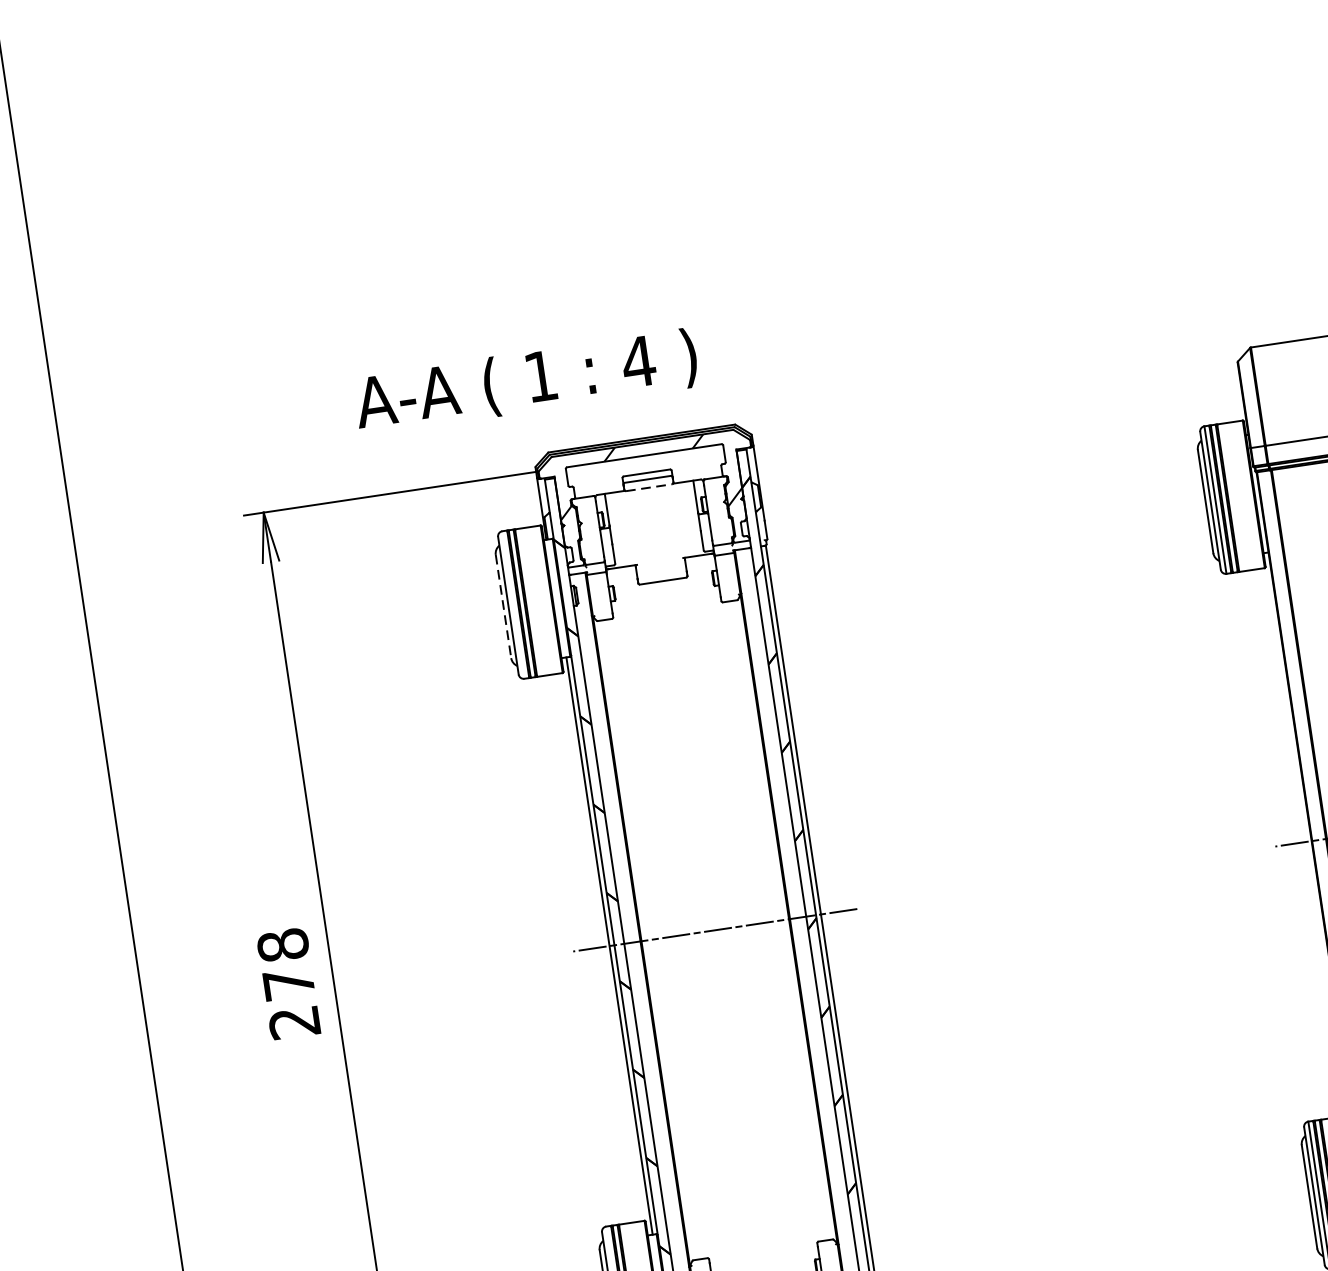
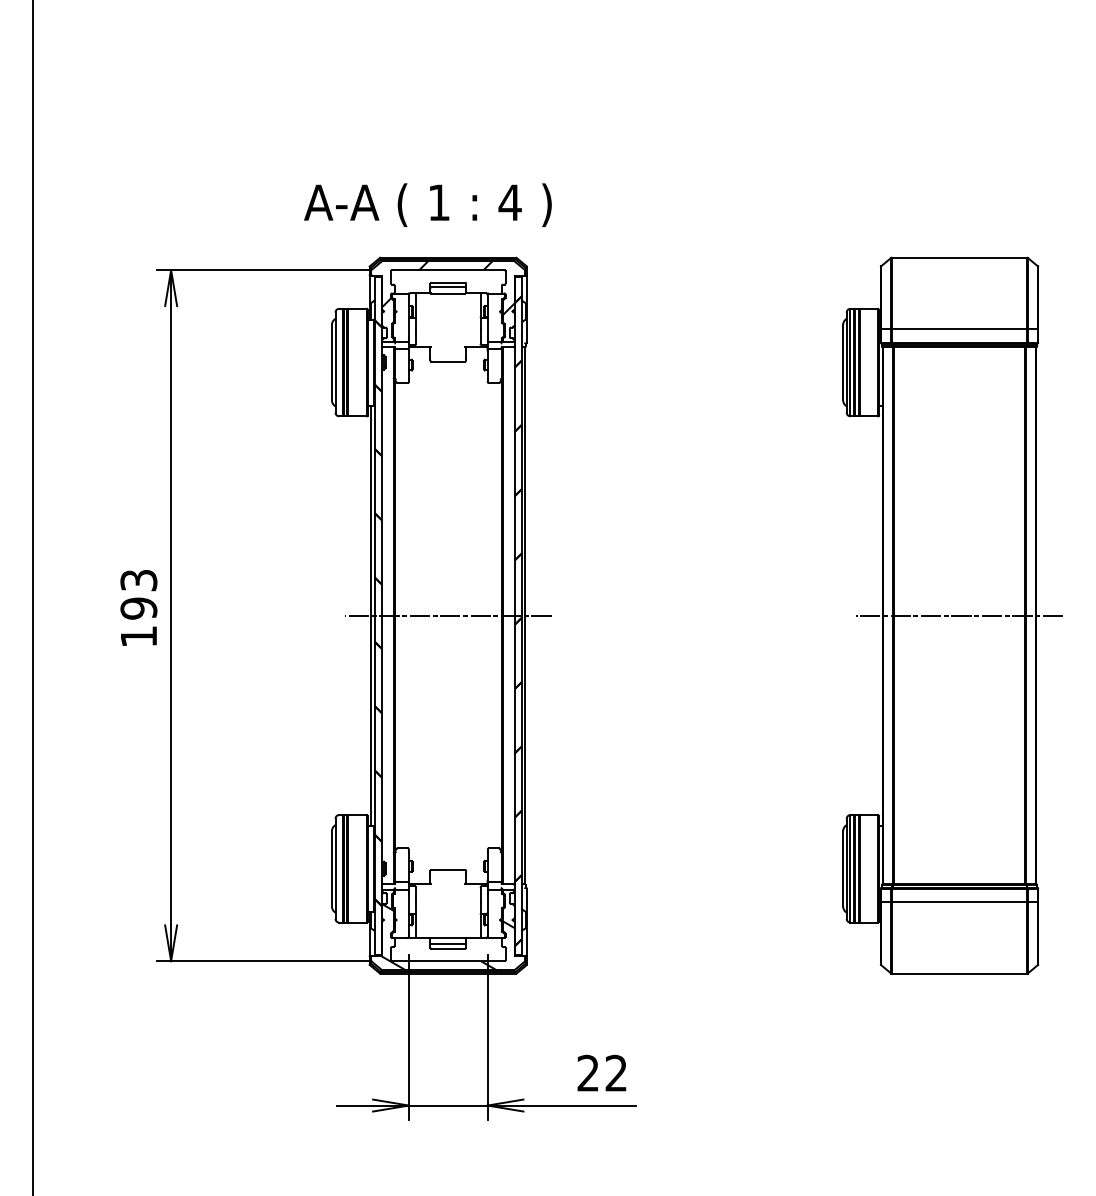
text: (525, 381) -> (427, 204), moved
line: (649, 487) -> (448, 293), dashed -> solid
line: (502, 606) -> (331, 362), dashed -> solid
text: (288, 983) -> (138, 608), 278 -> 193

